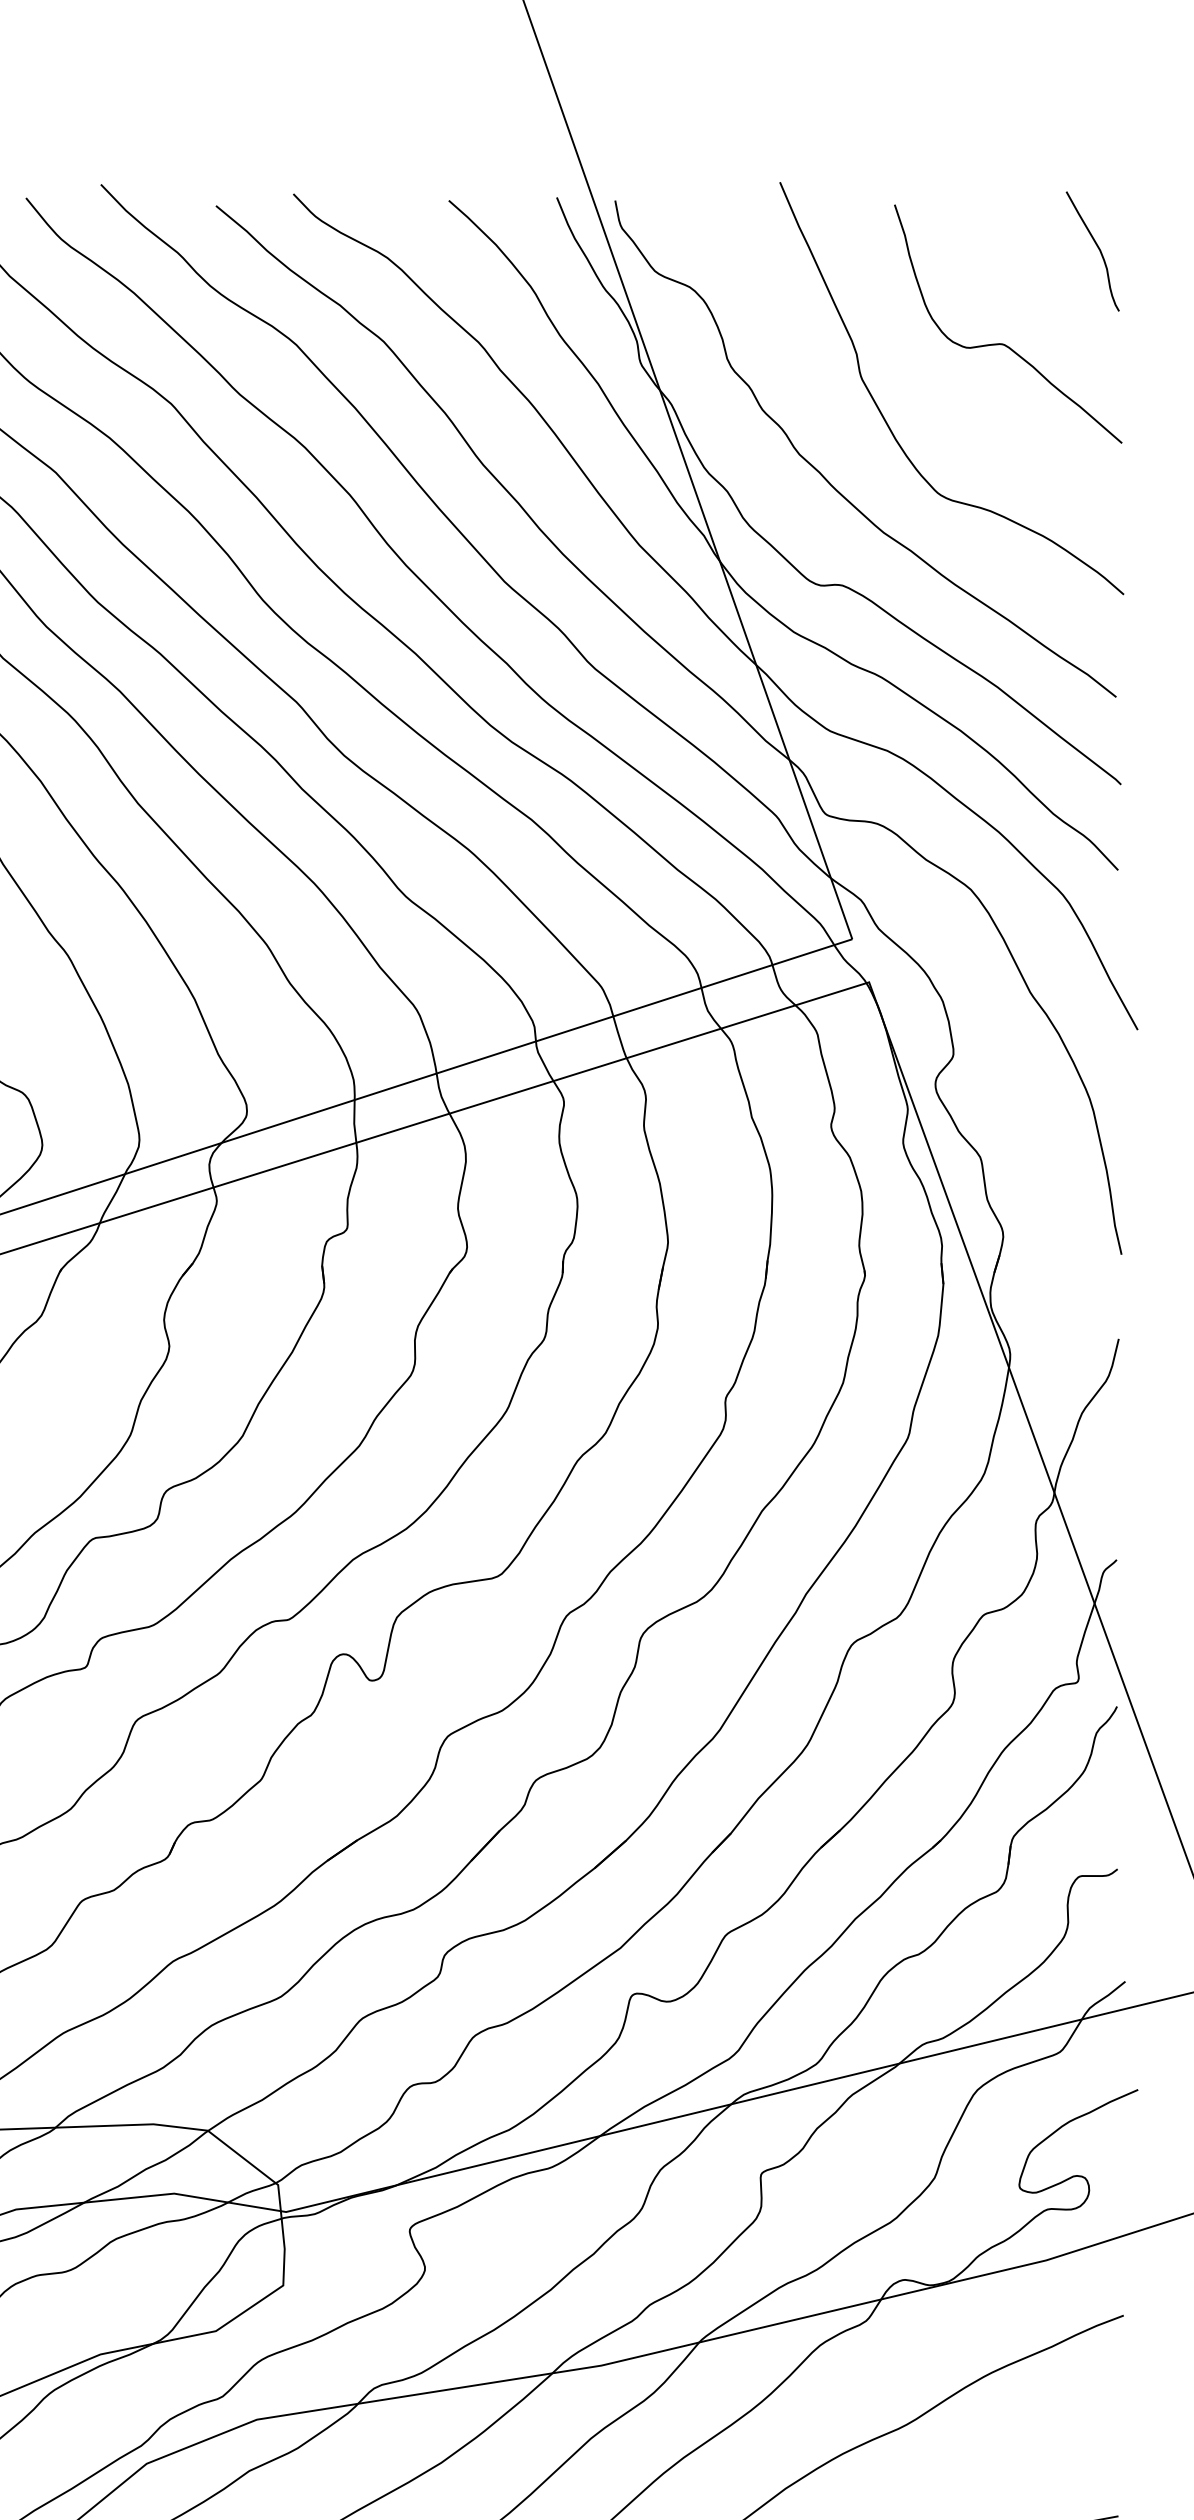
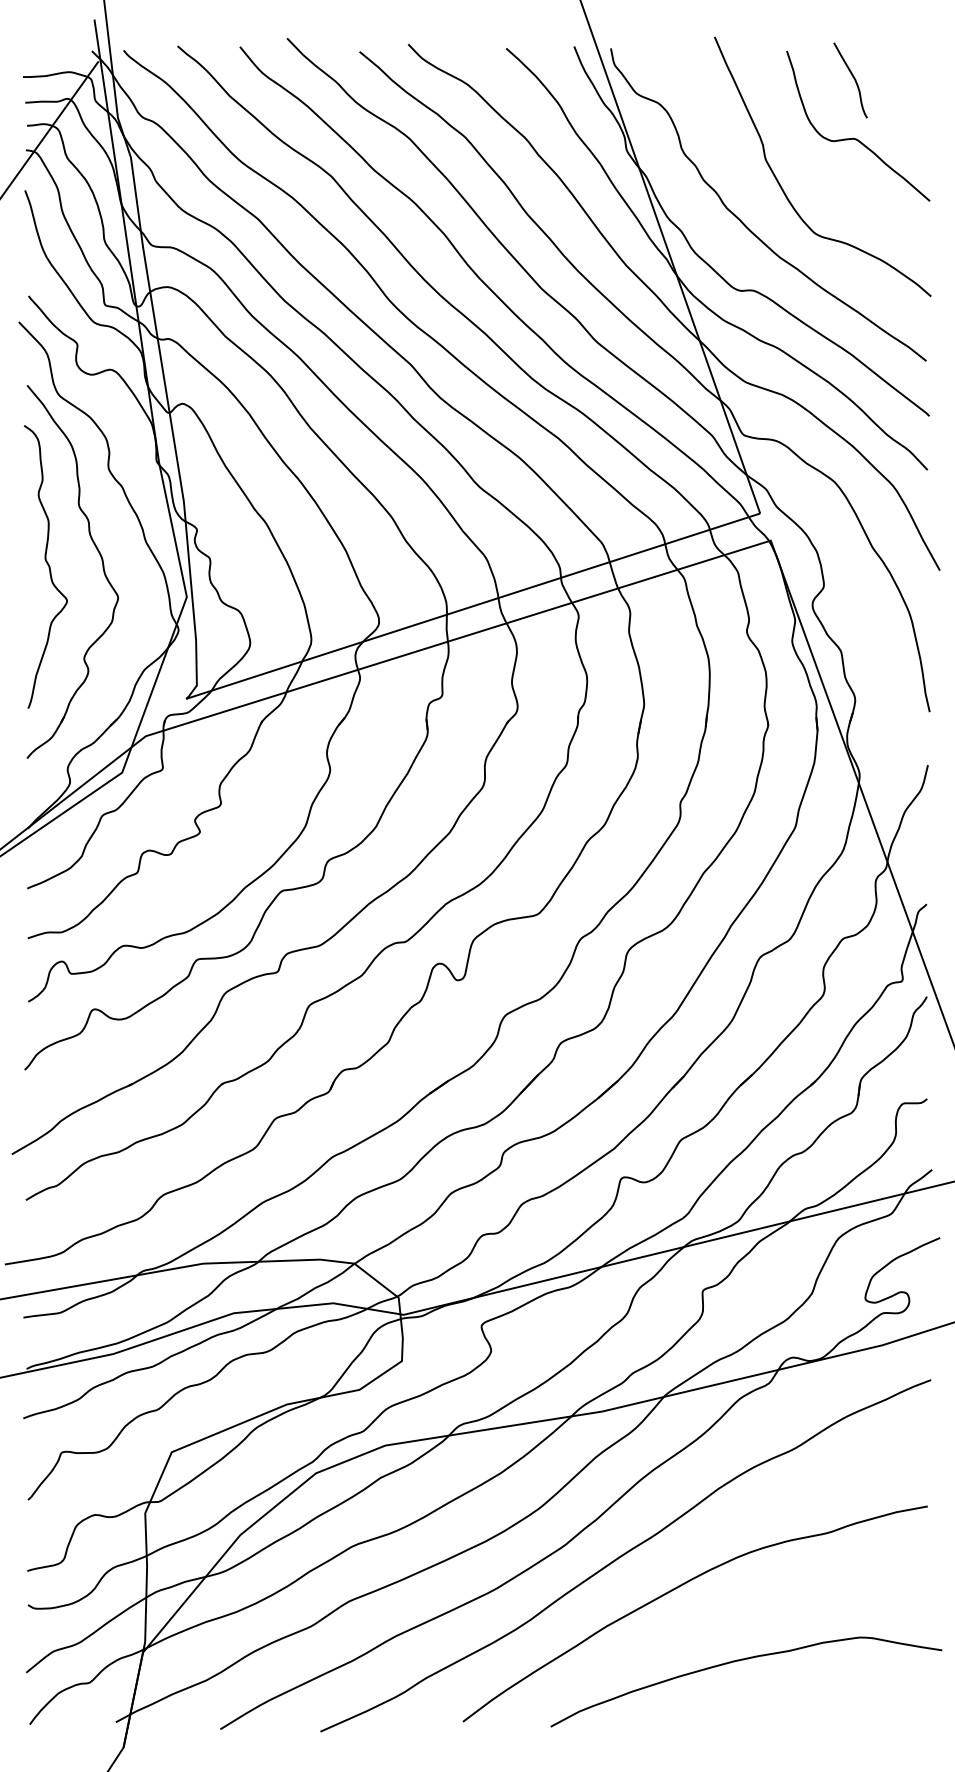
curve: (1095, 246) -> (852, 77), moved

